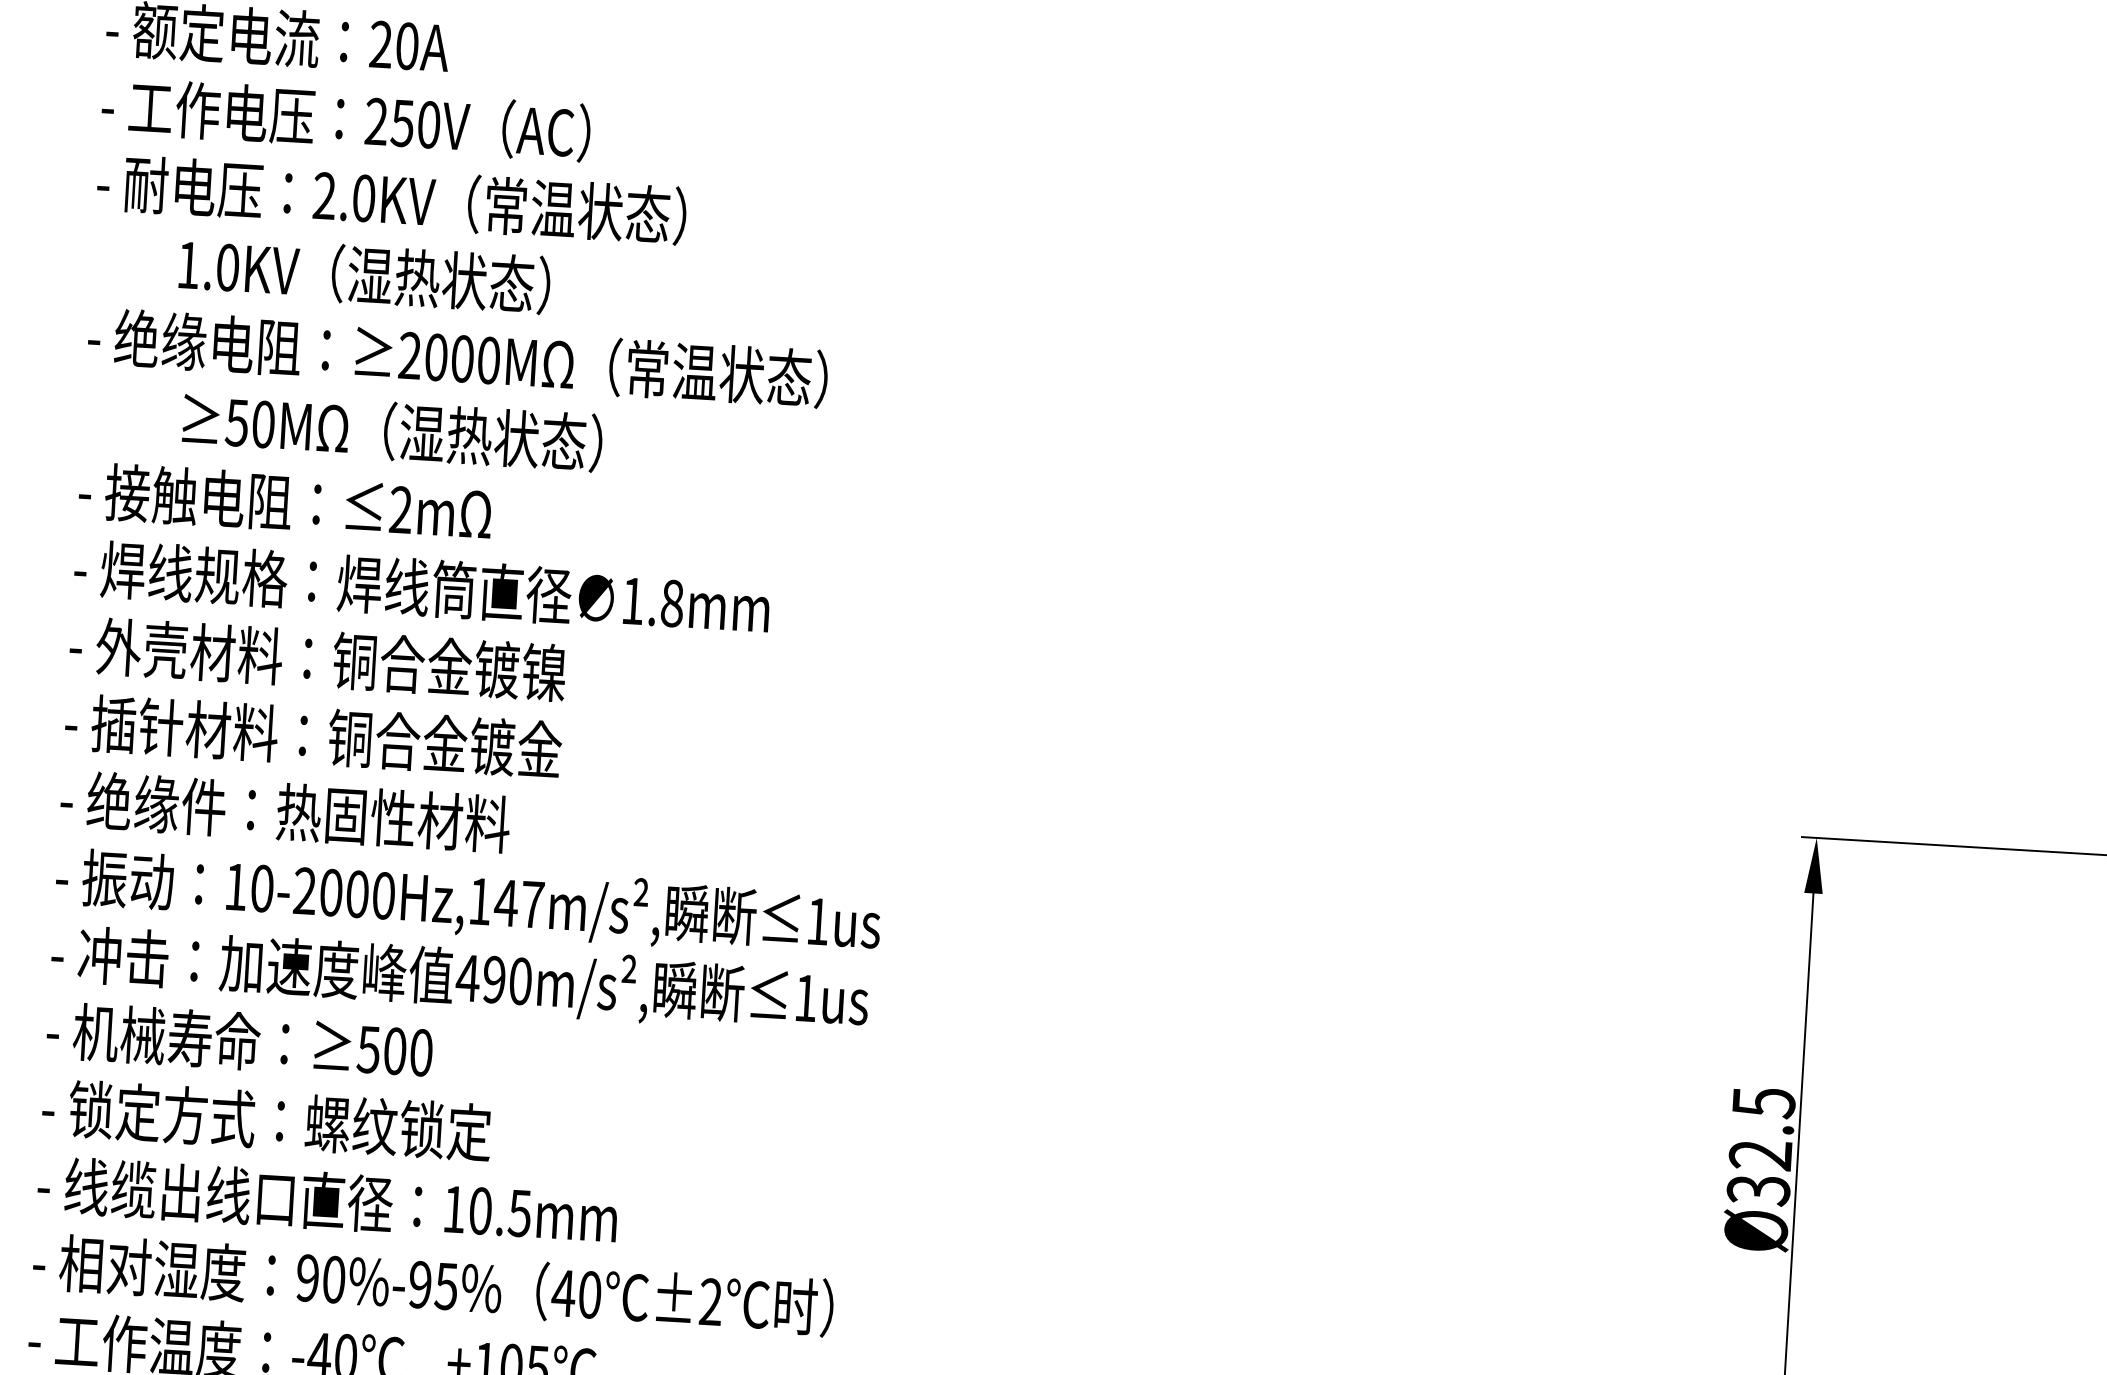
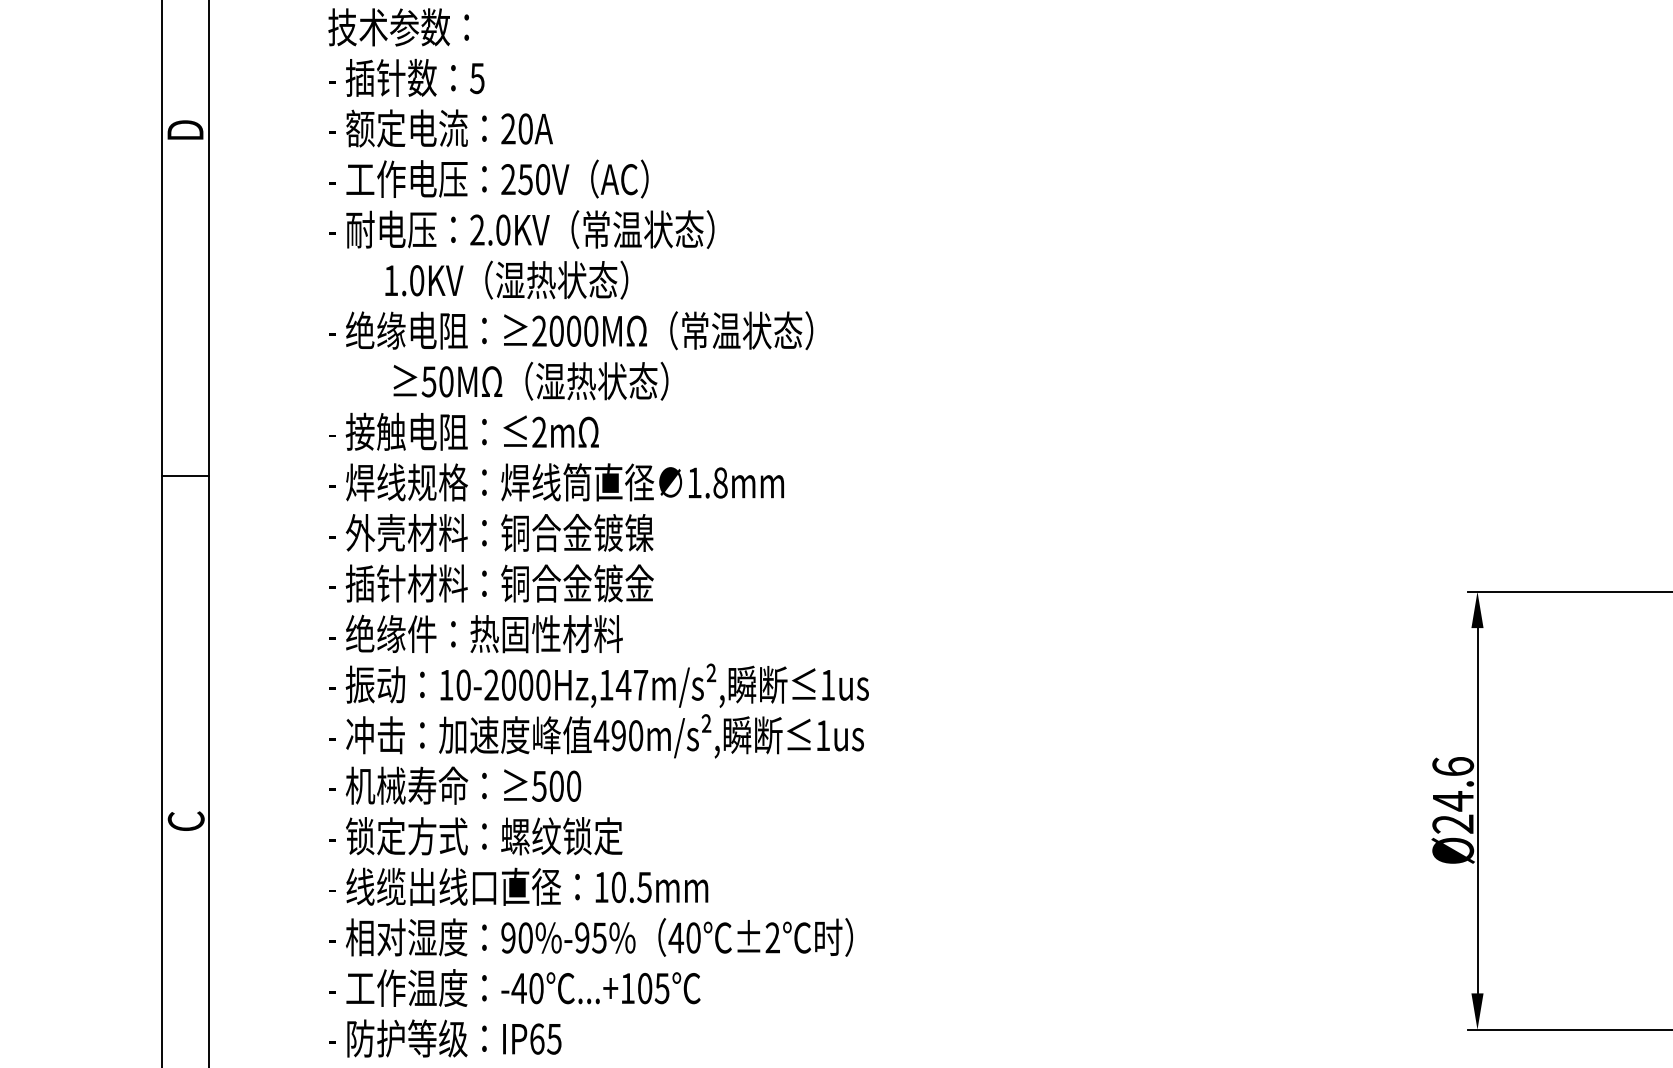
text: (1761, 1146) -> (1453, 795), Ø32.5 -> Ø24.6

